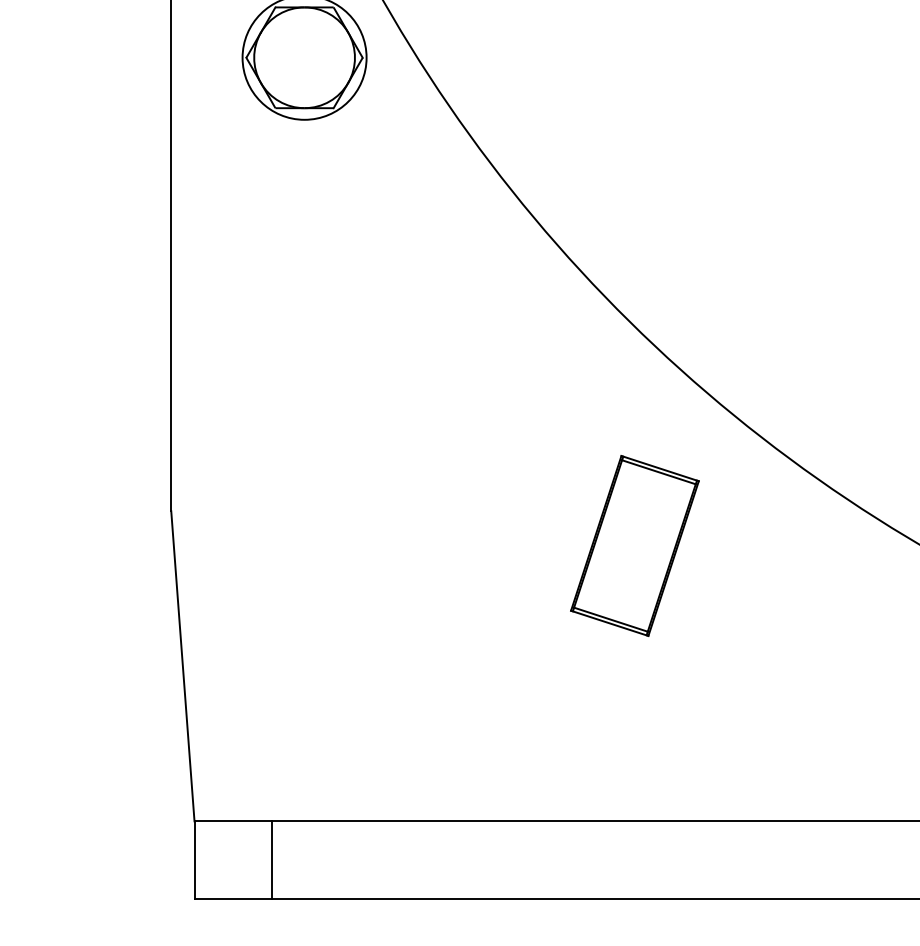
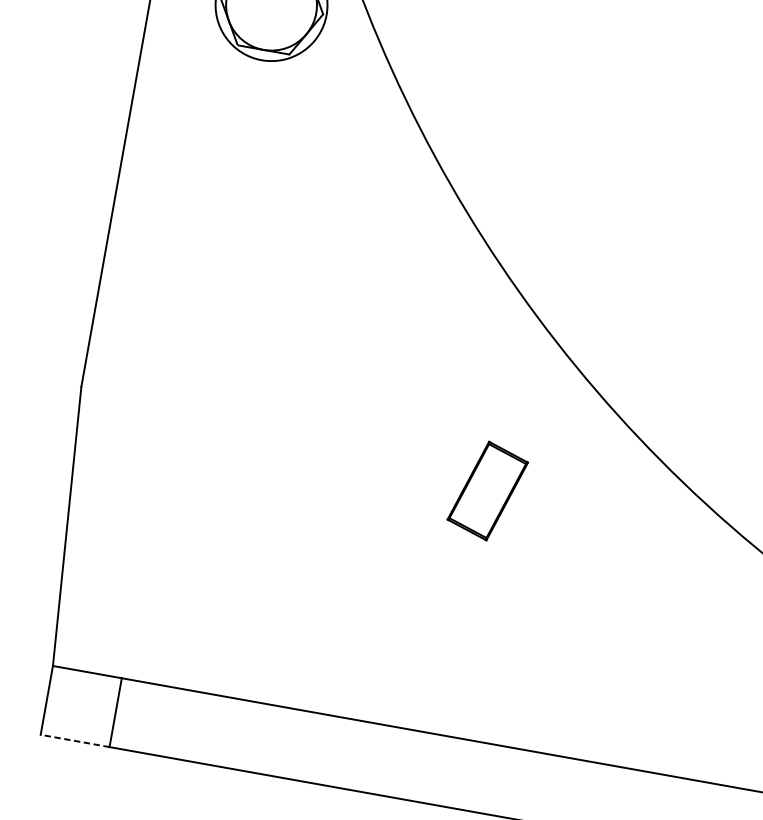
part: (634, 545) -> (487, 490), size x0.6
line: (233, 898) -> (75, 740), solid -> dashed

